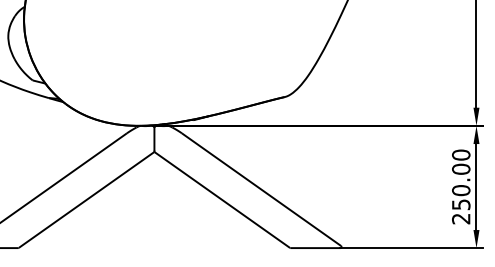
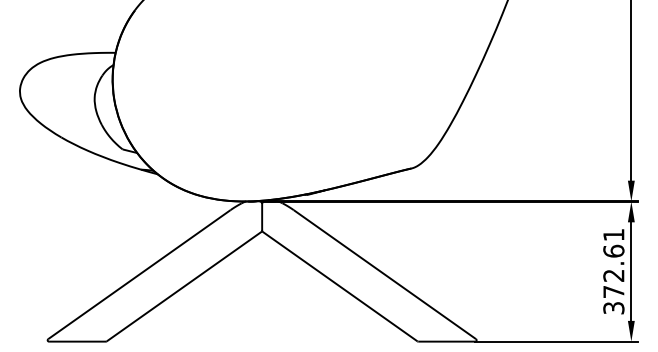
text: (460, 186) -> (613, 271), 250.00 -> 372.61

